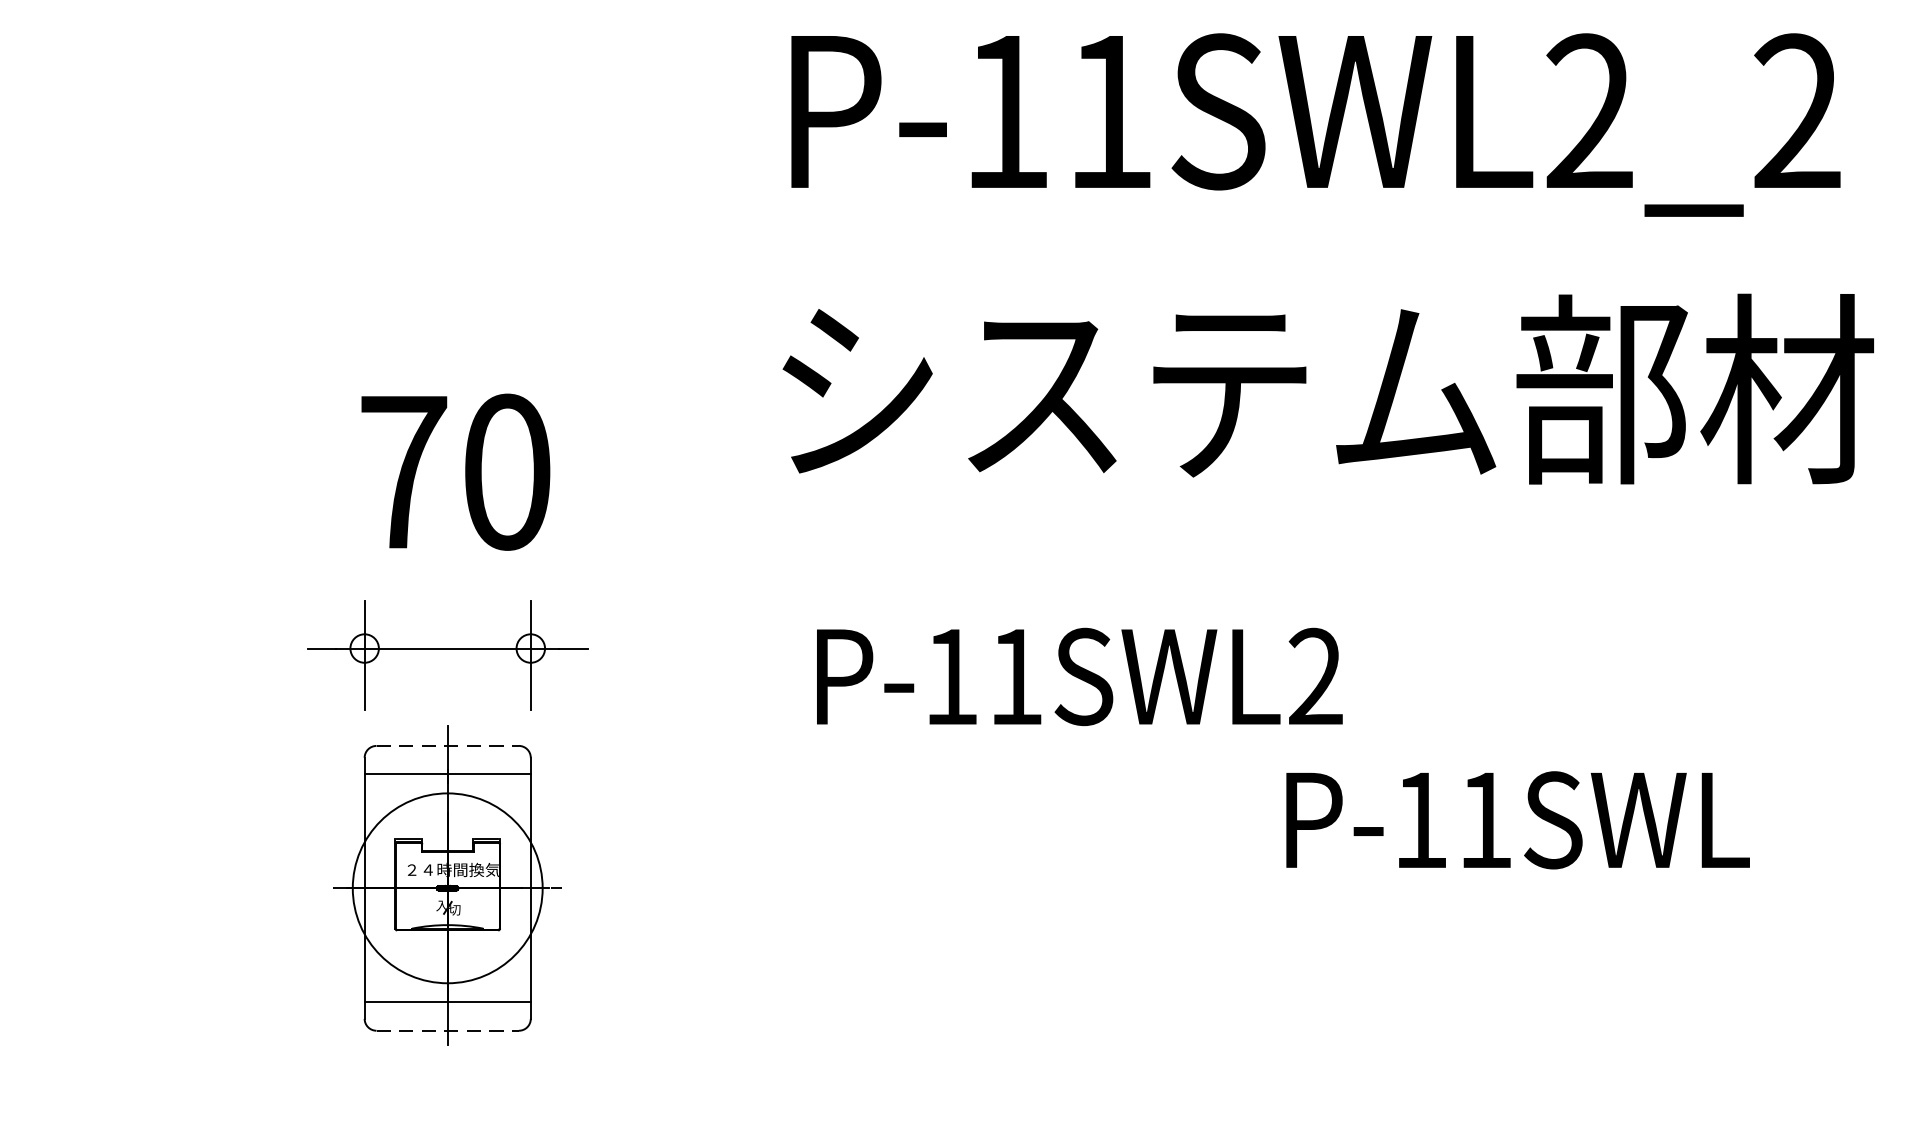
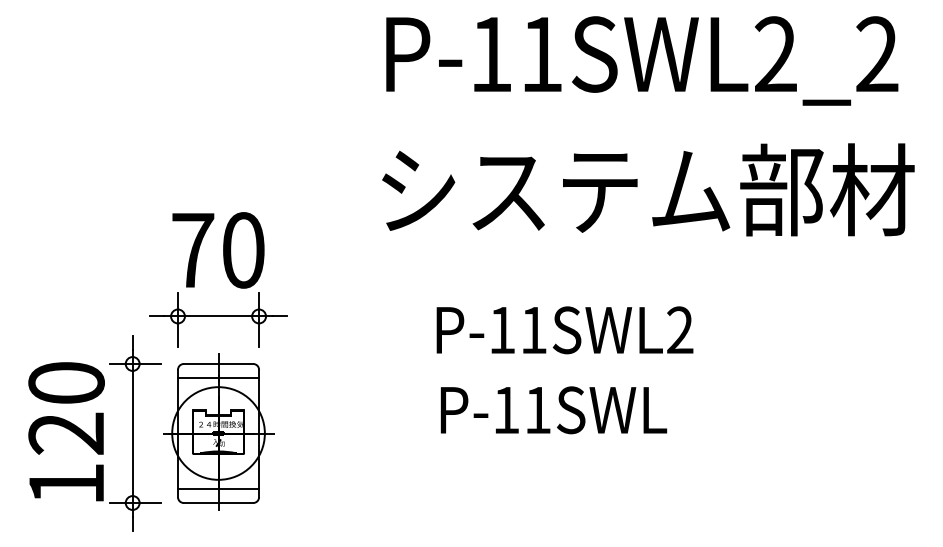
text: (455, 472) -> (218, 250), moved
text: (1078, 677) -> (564, 330), moved
line: (447, 746) -> (218, 364), dashed -> solid
text: (1517, 820) -> (553, 410), moved
part: (193, 888) -> (94, 433), added
line: (447, 1031) -> (218, 503), dashed -> solid

